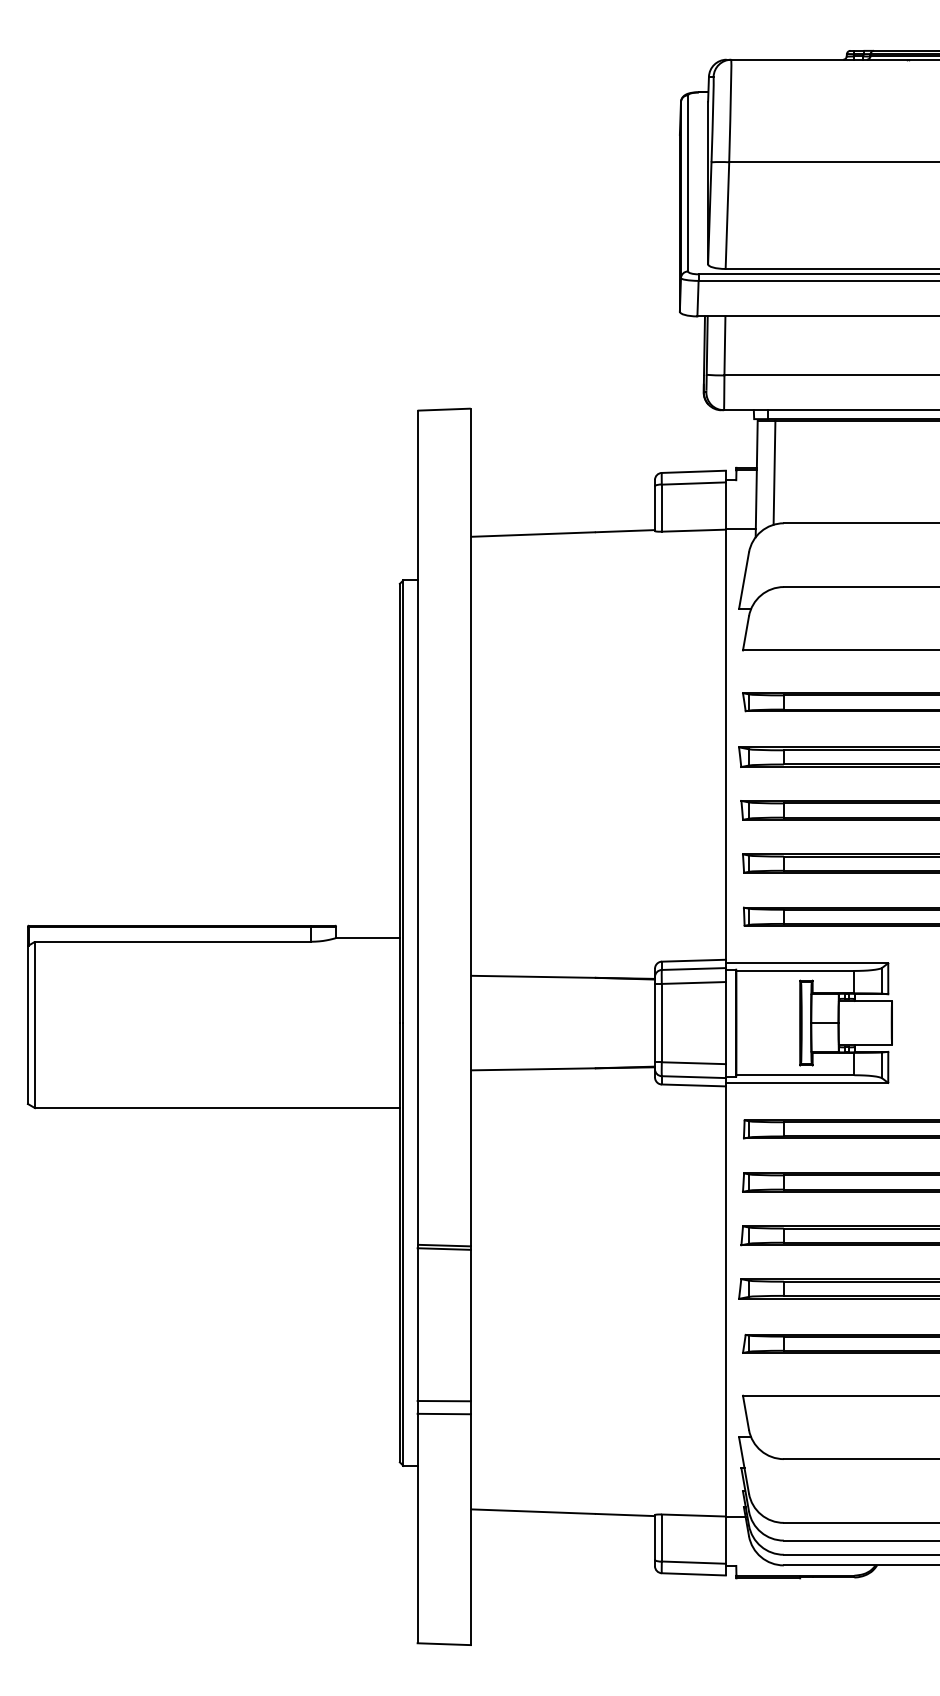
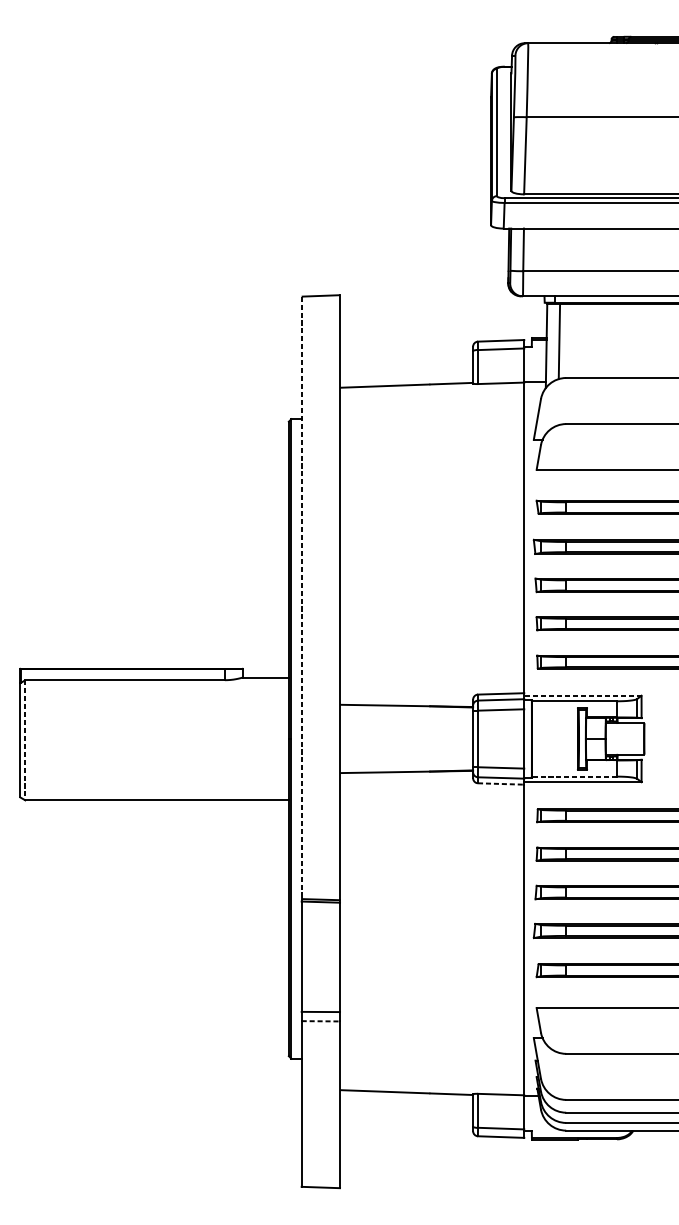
line: (417, 828) -> (301, 598), solid -> dashed
line: (806, 963) -> (582, 695), solid -> dashed
line: (35, 1025) -> (25, 740), solid -> dashed
line: (795, 1075) -> (574, 776), solid -> dashed
line: (694, 1085) -> (501, 784), solid -> dashed
line: (444, 1414) -> (321, 1021), solid -> dashed

